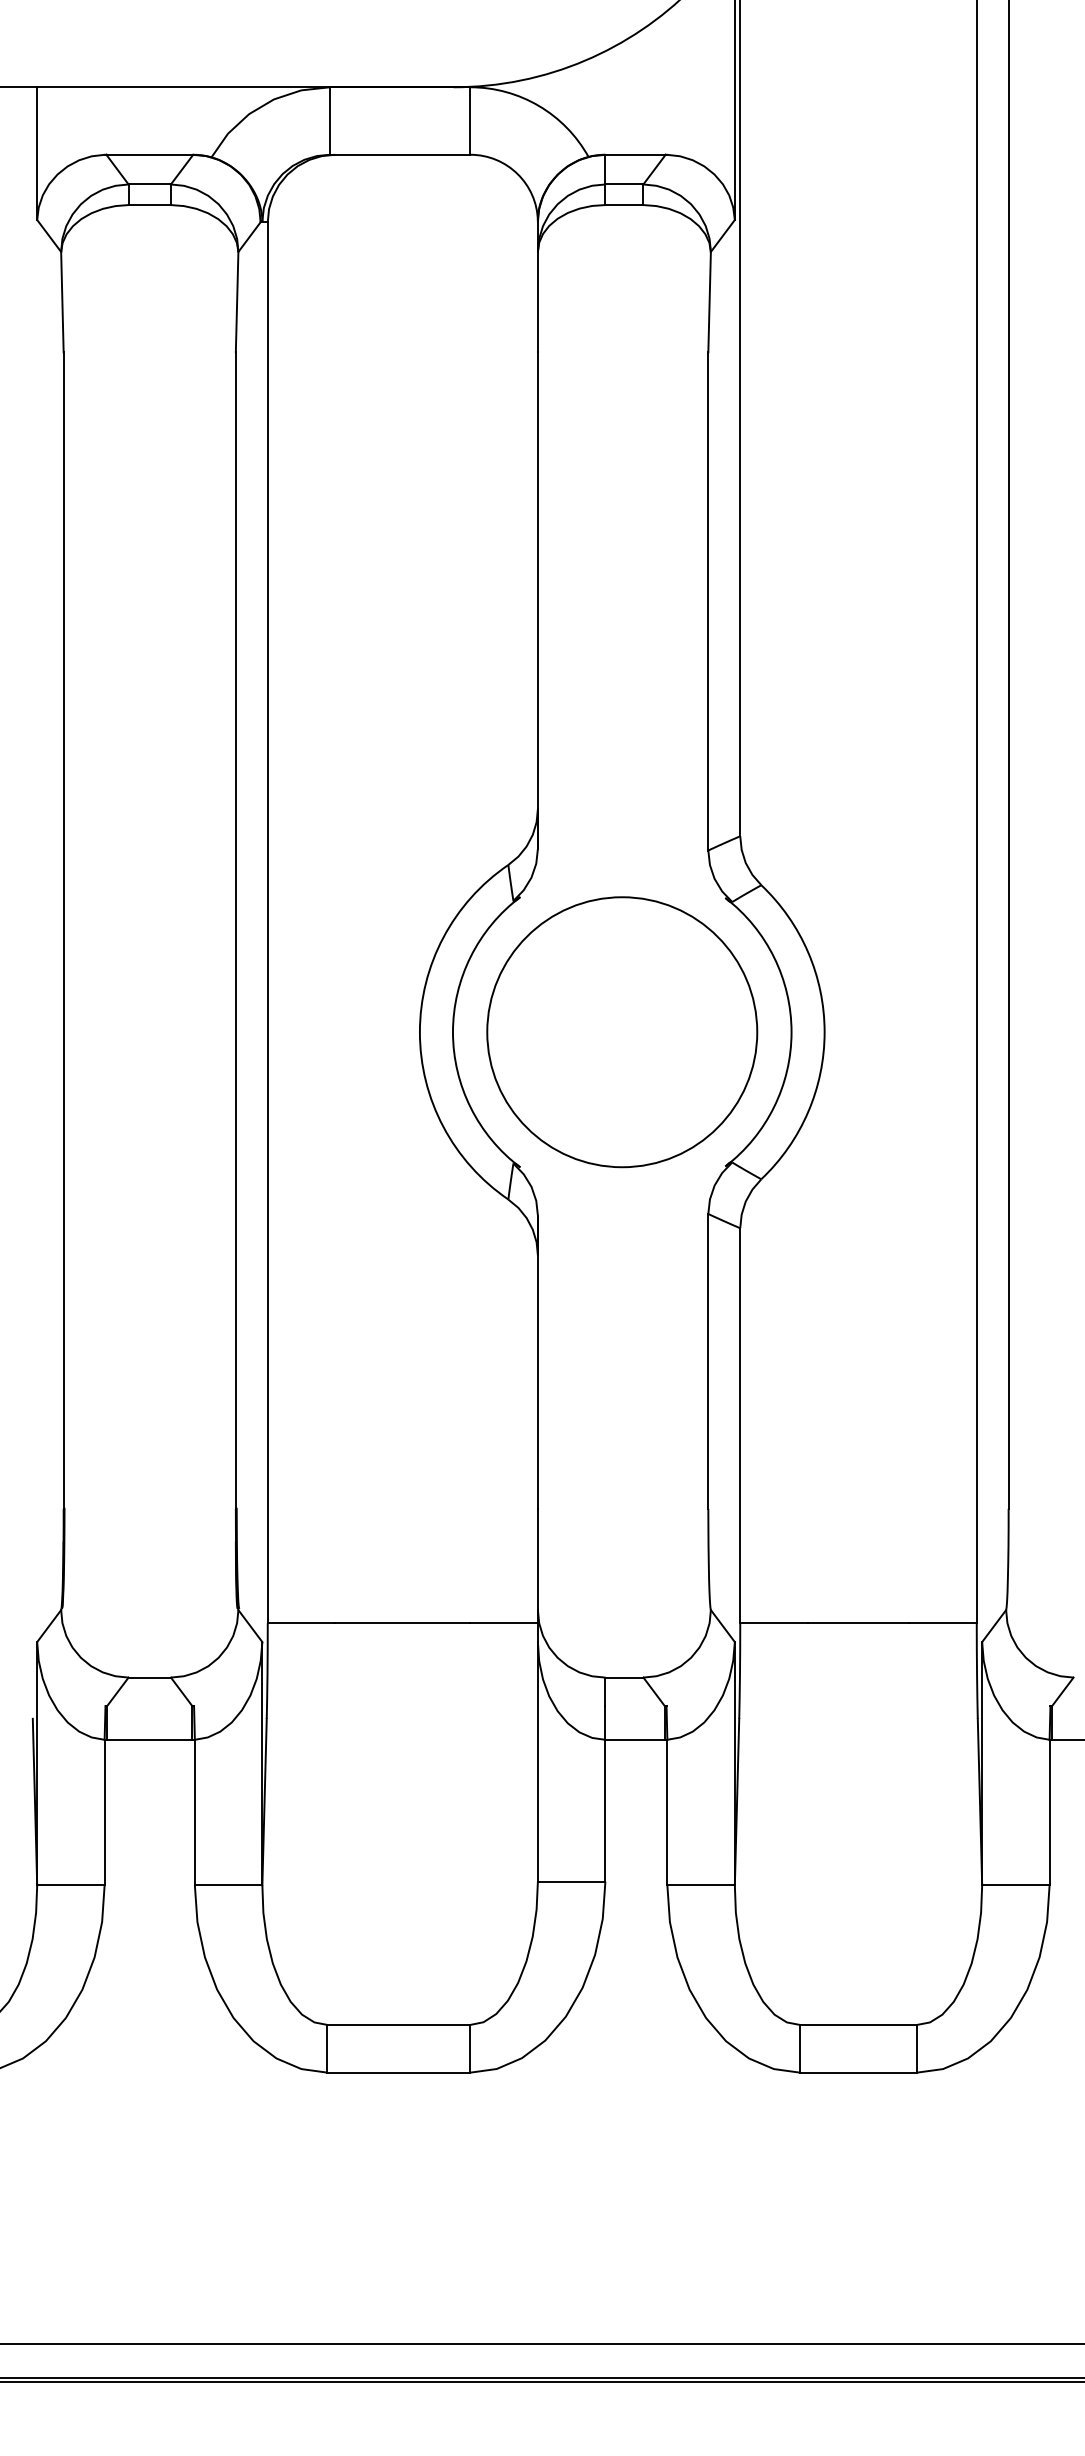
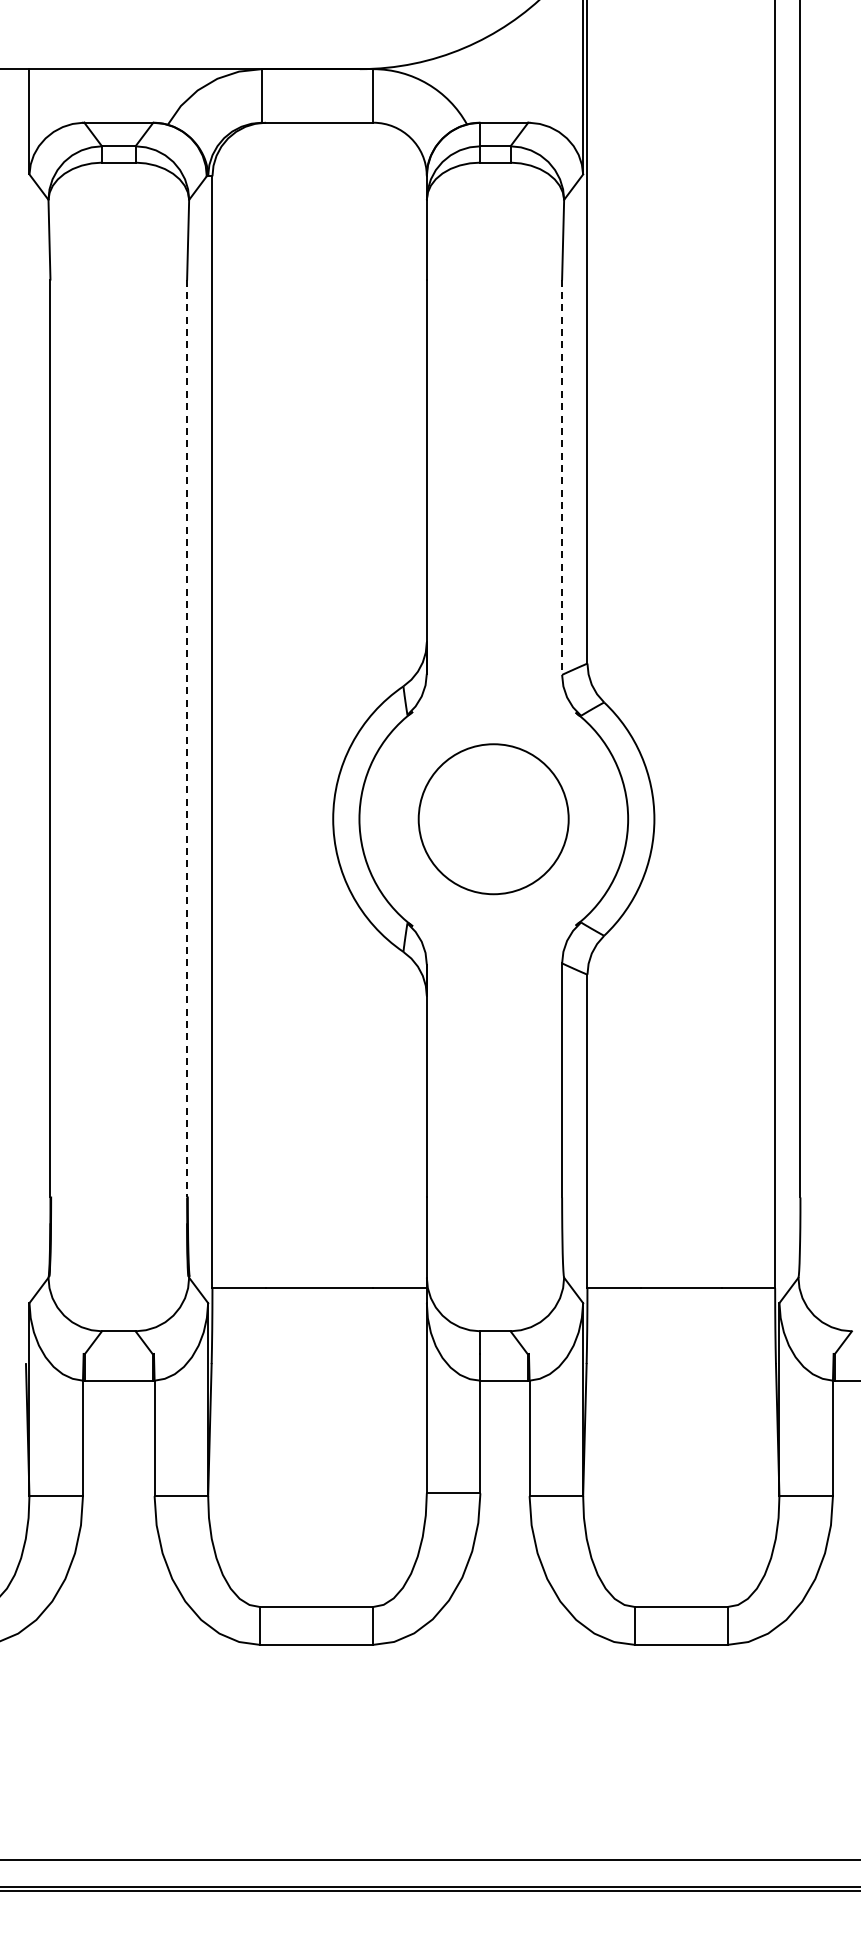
line: (708, 601) -> (562, 477), solid -> dashed
line: (236, 930) -> (187, 738), solid -> dashed
circle: (621, 1032) -> (493, 819), size x0.7

